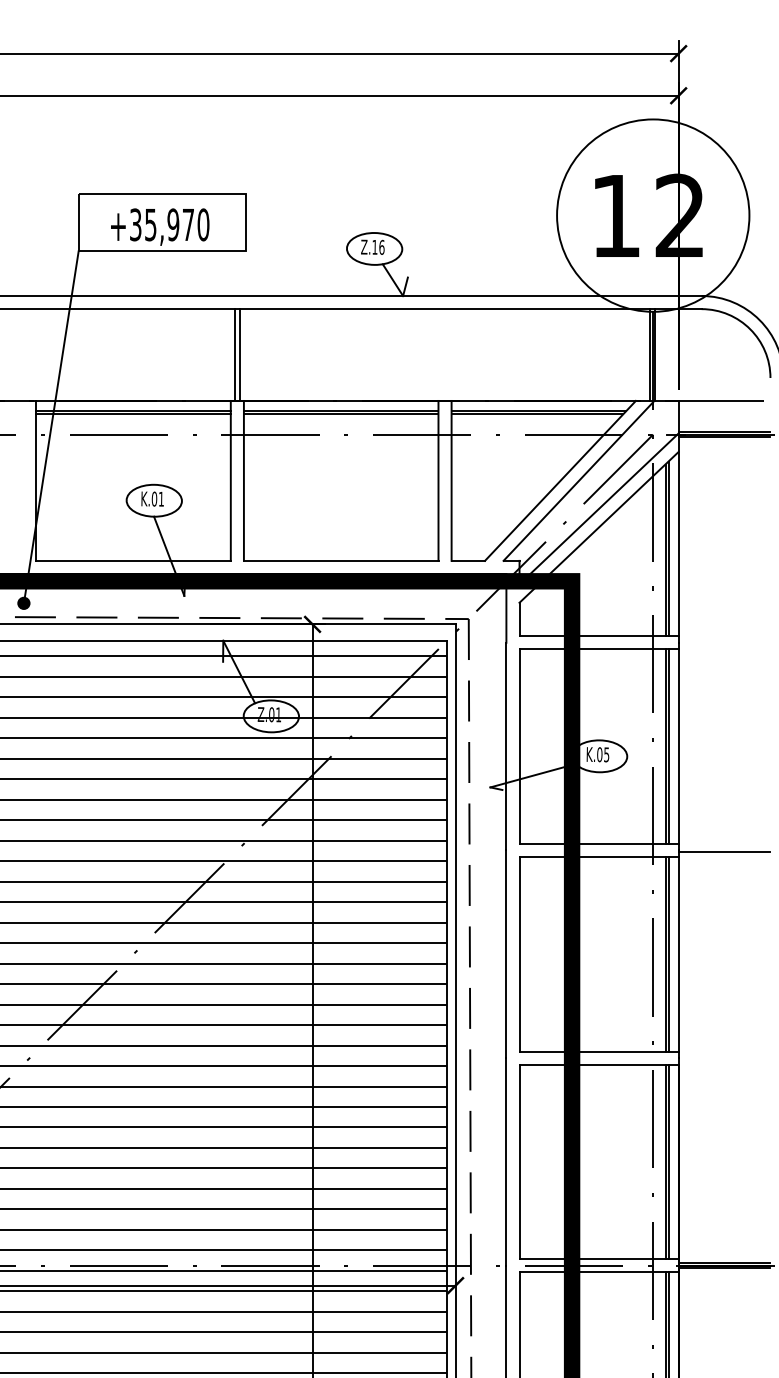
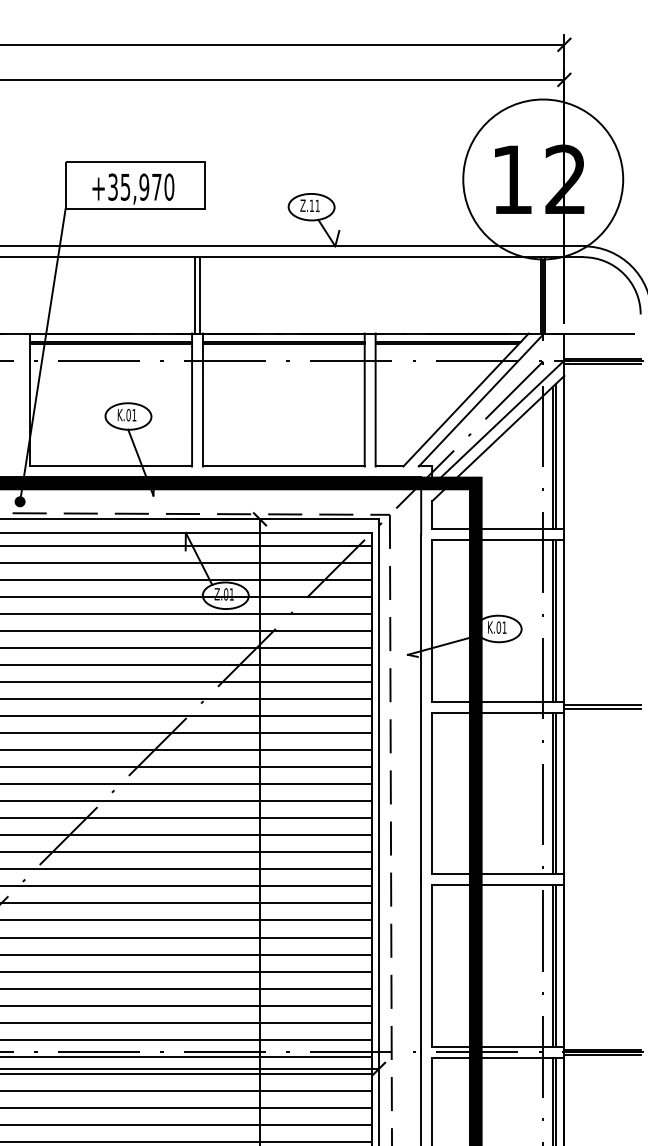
text: (381, 246) -> (317, 205), Z.16 -> Z.11
text: (606, 754) -> (504, 627), K.05 -> K.01
line: (724, 847) -> (602, 704), added

